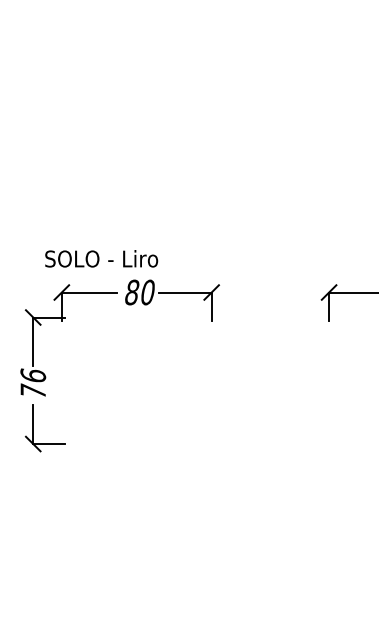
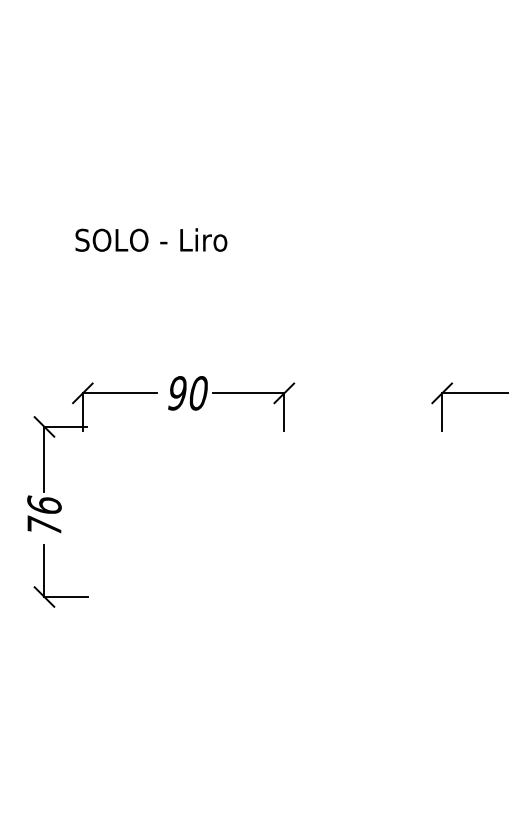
text: (101, 258) -> (151, 239), moved
text: (132, 292) -> (177, 393), 80 -> 90

